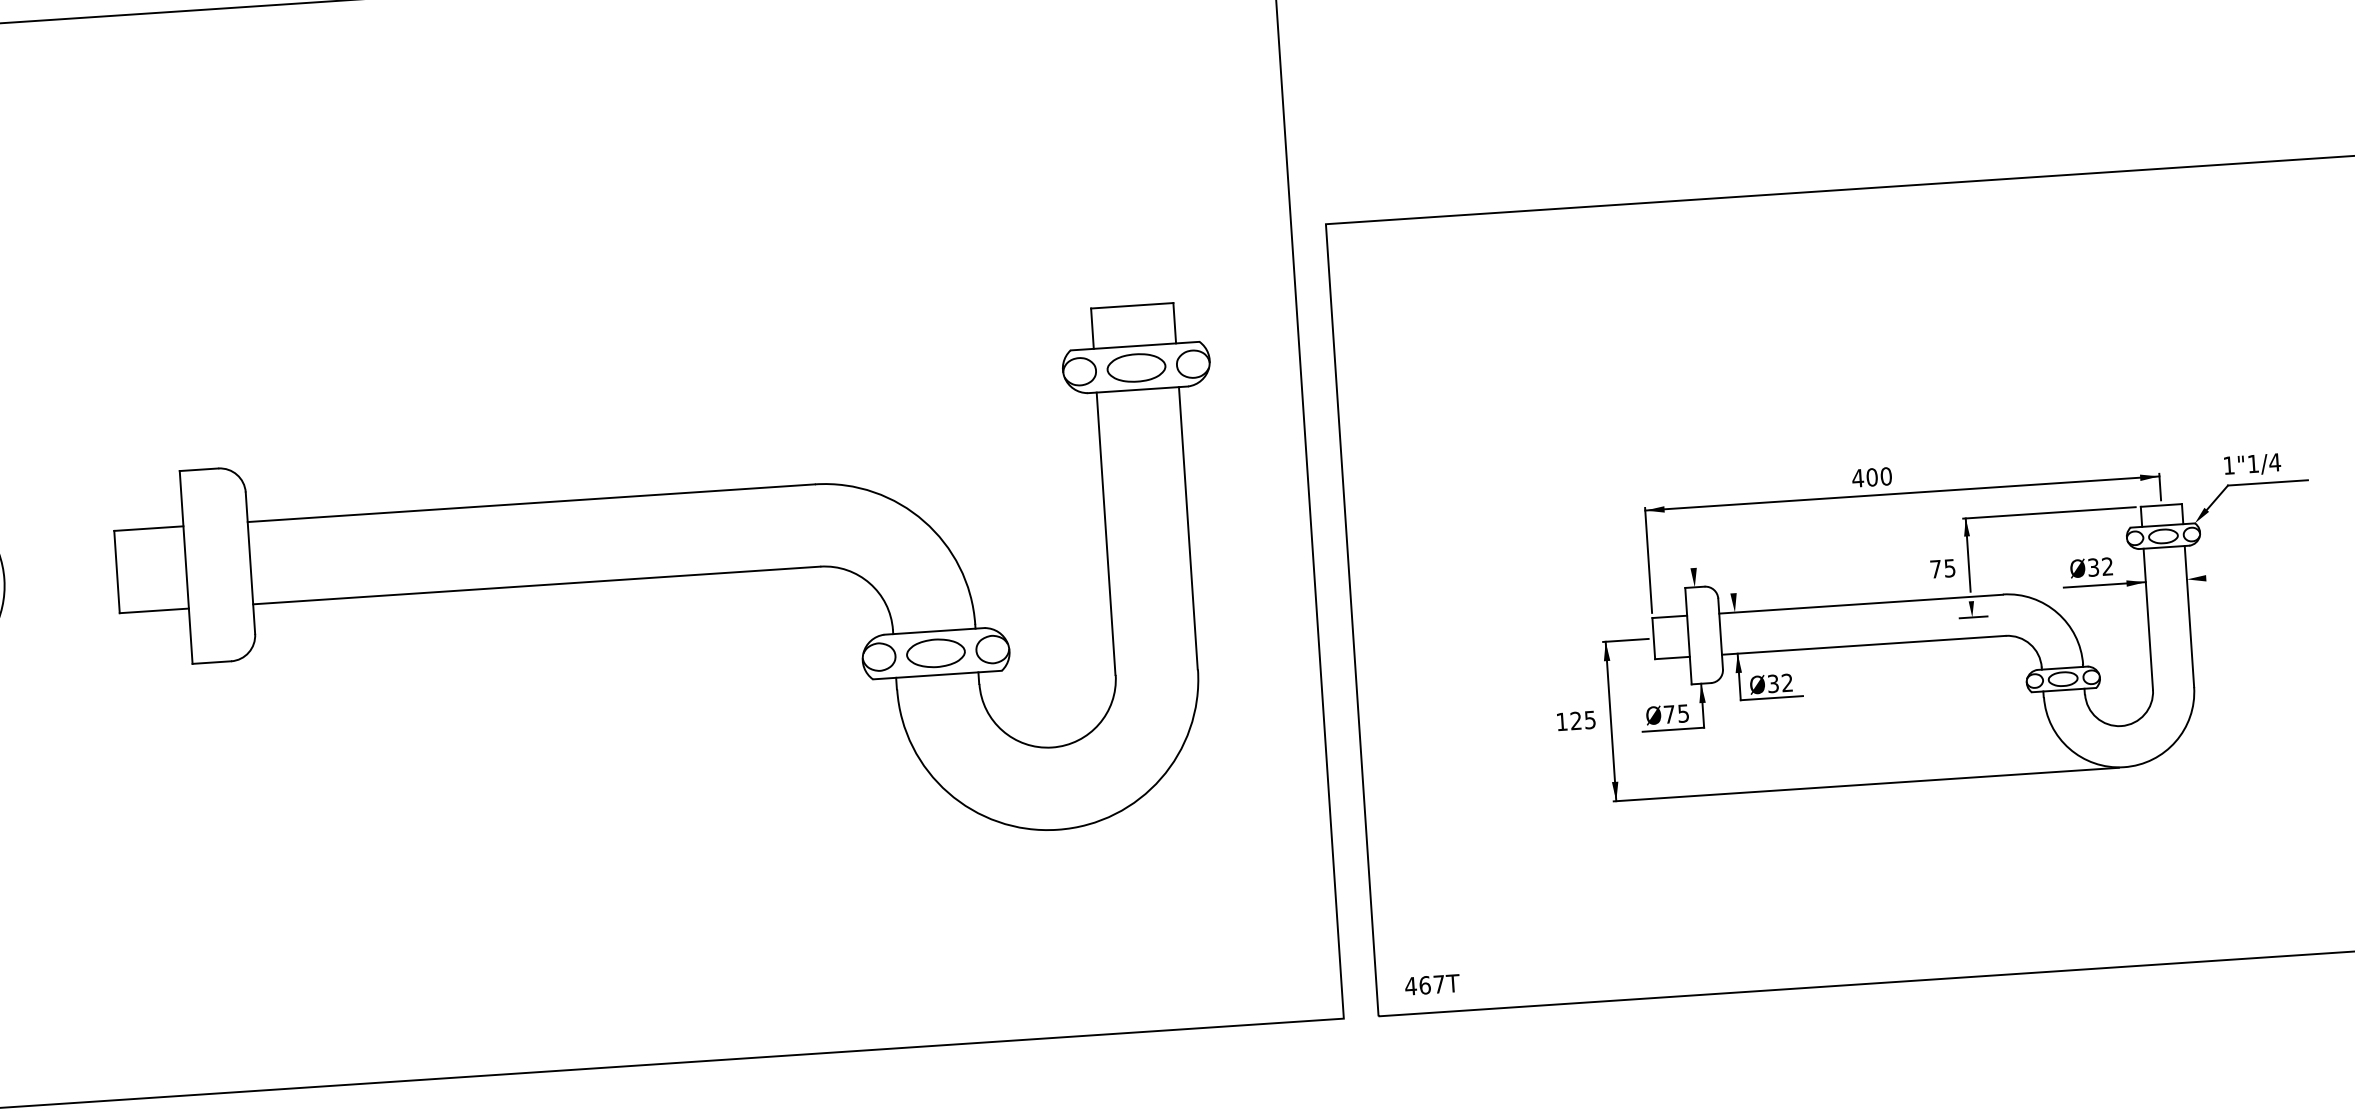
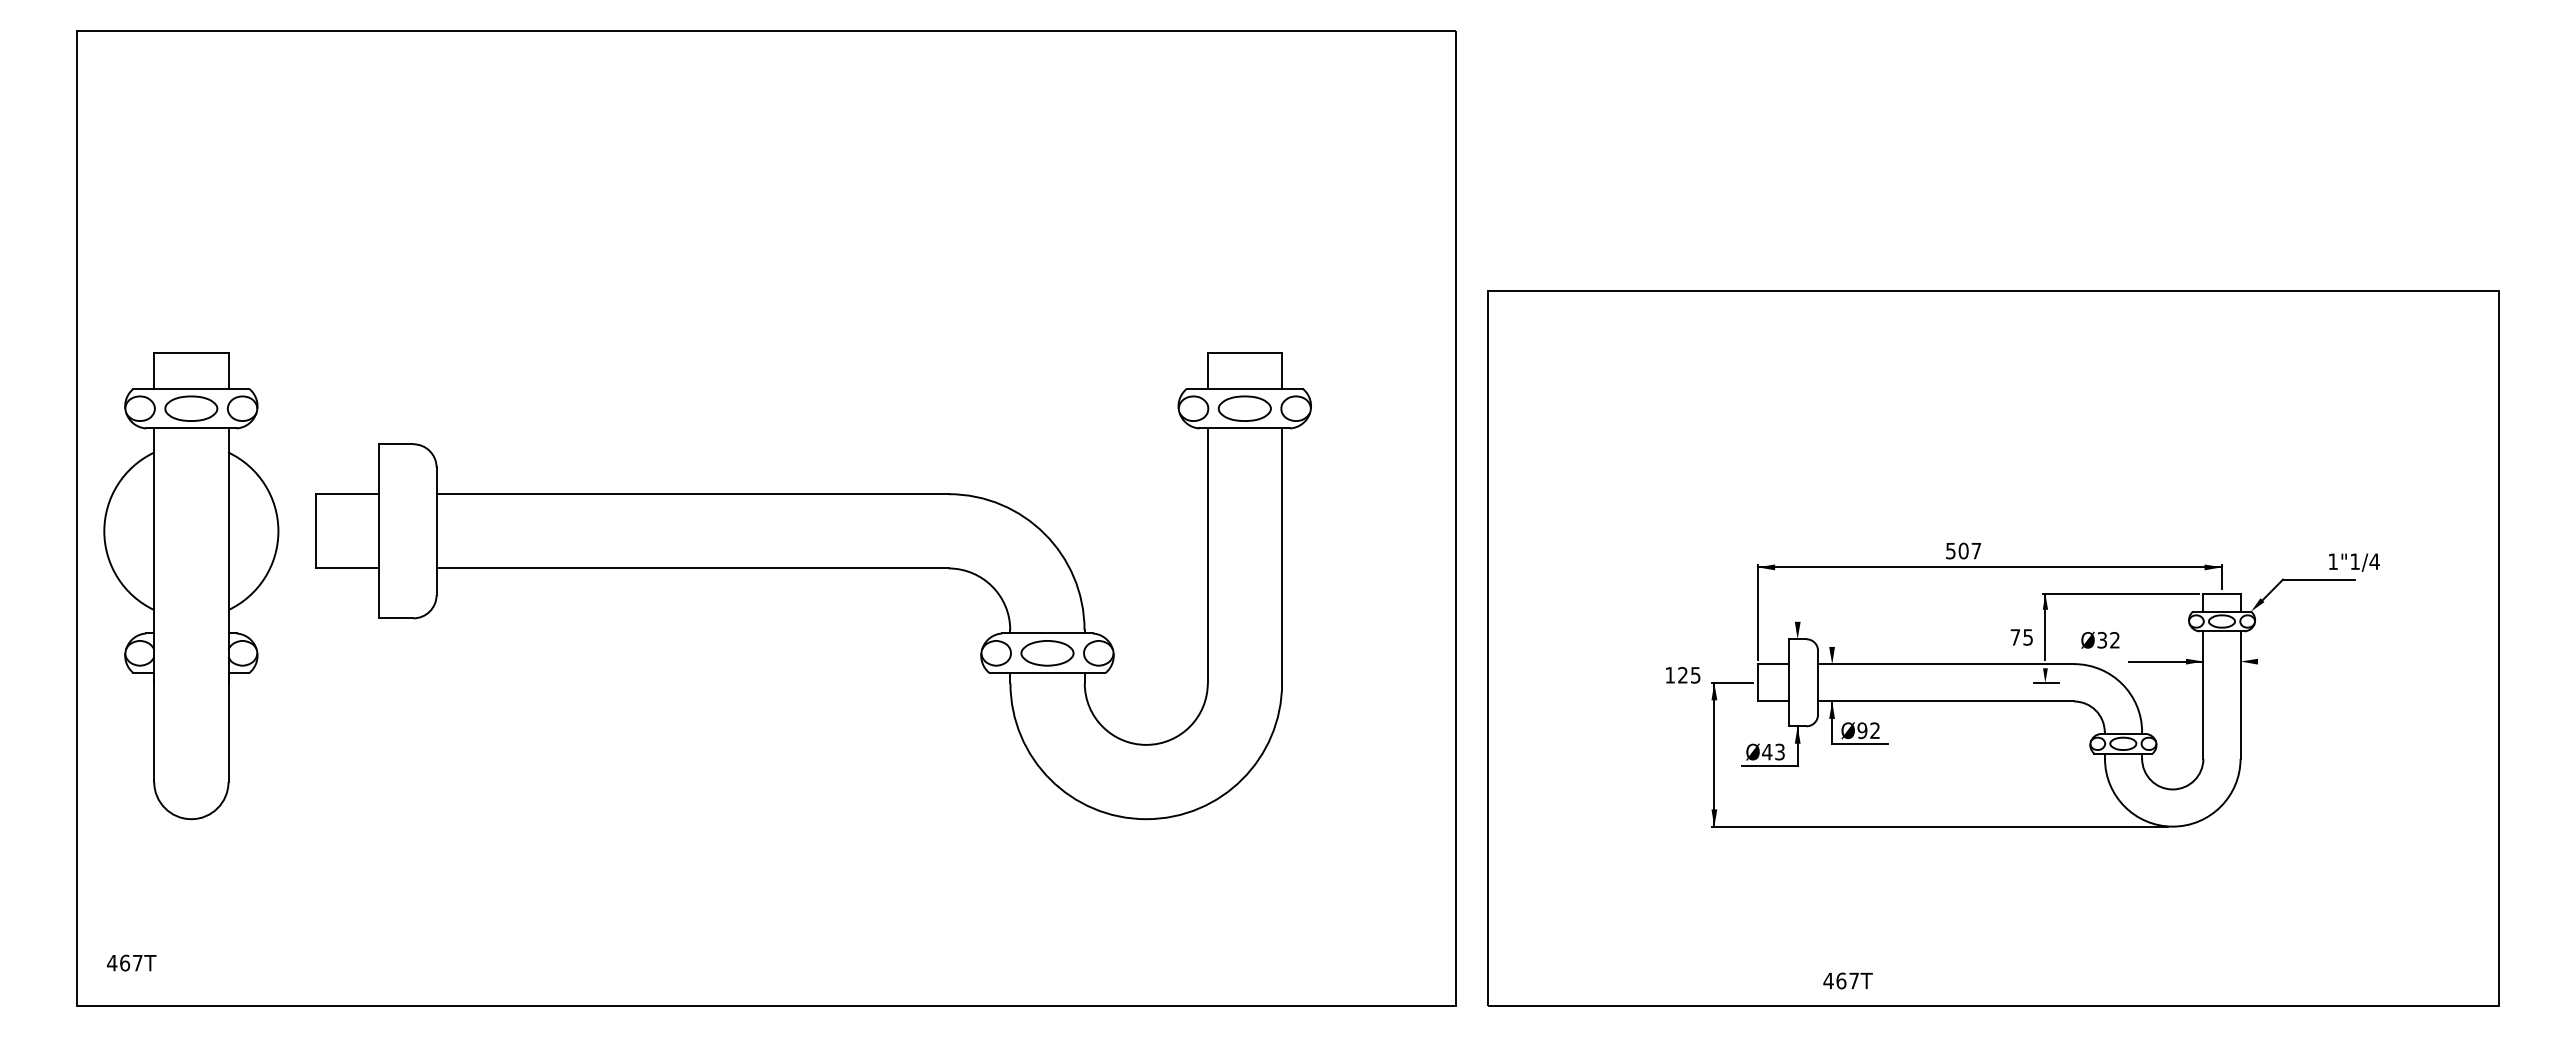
text: (2252, 464) -> (2354, 562), moved
text: (1871, 476) -> (1963, 550), 400 -> 507
text: (2091, 566) -> (2100, 639), moved
part: (670, 576) -> (813, 568), moved
text: (1773, 683) -> (1862, 730), Ø32 -> Ø92
text: (1676, 713) -> (1773, 751), Ø75 -> Ø43
text: (1576, 721) -> (1683, 675), moved
text: (1431, 984) -> (1847, 980), moved

